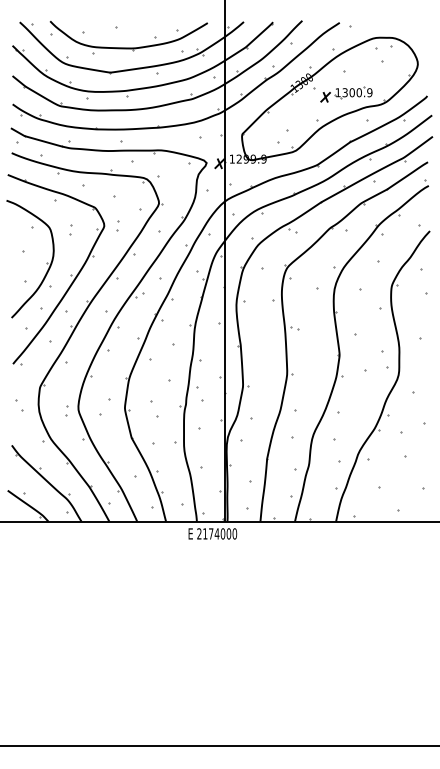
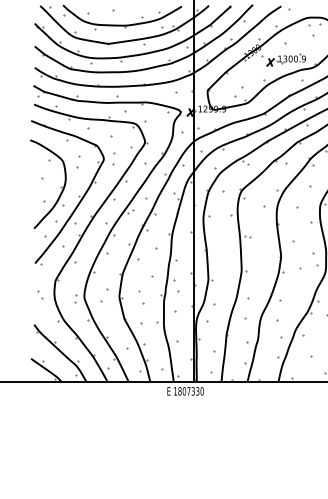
part: (117, 225) -> (113, 159), size x1.6
part: (70, 229) -> (78, 162), size x1.6
text: (214, 533) -> (186, 391), 2174000 -> 1807330

